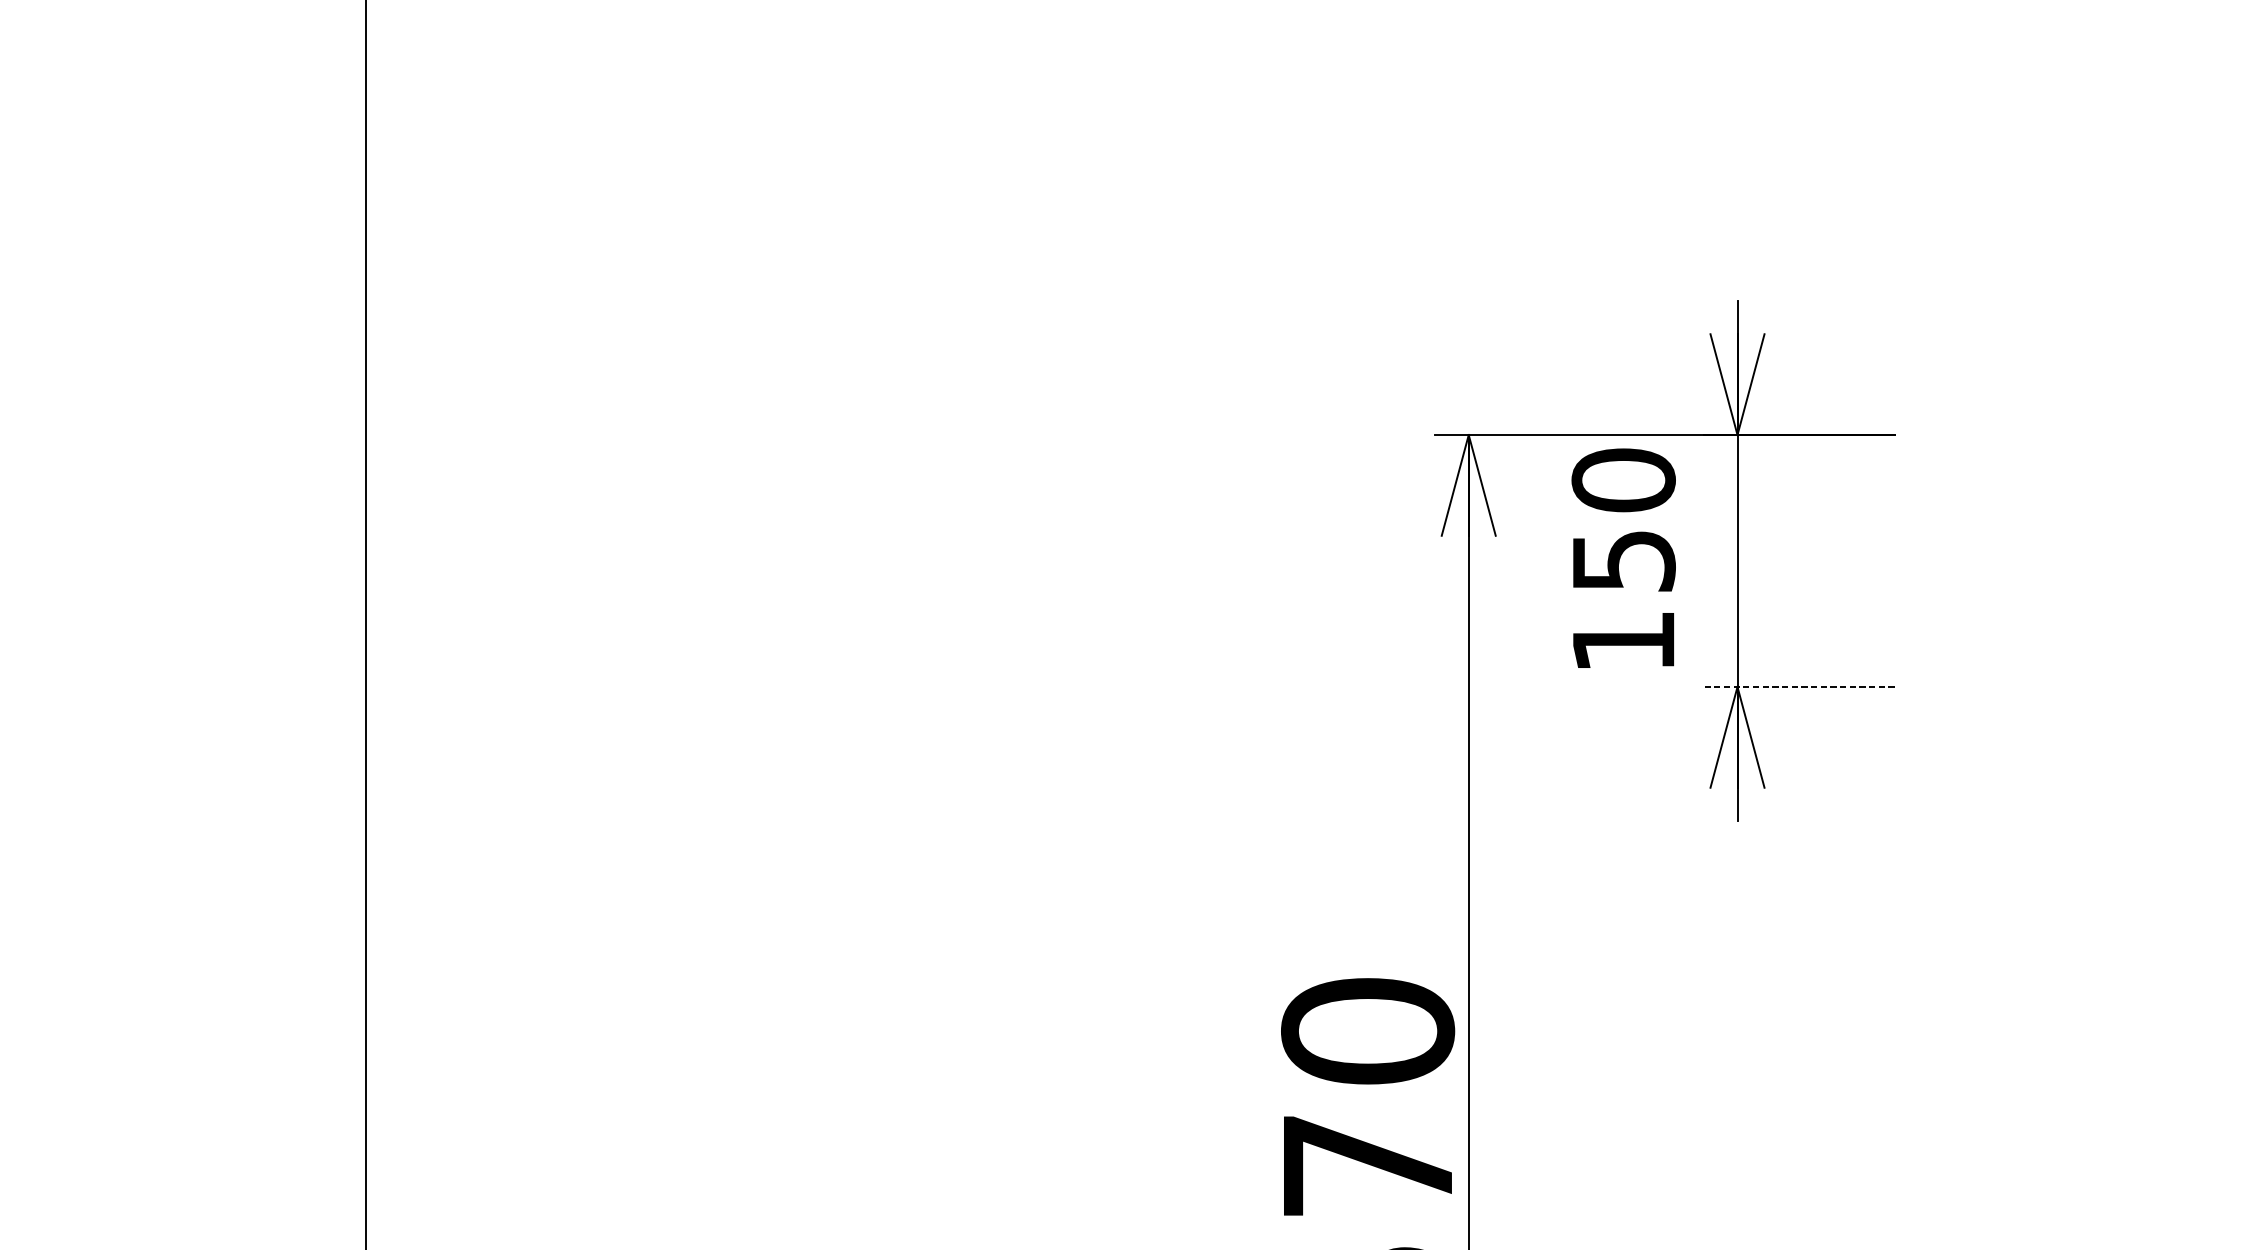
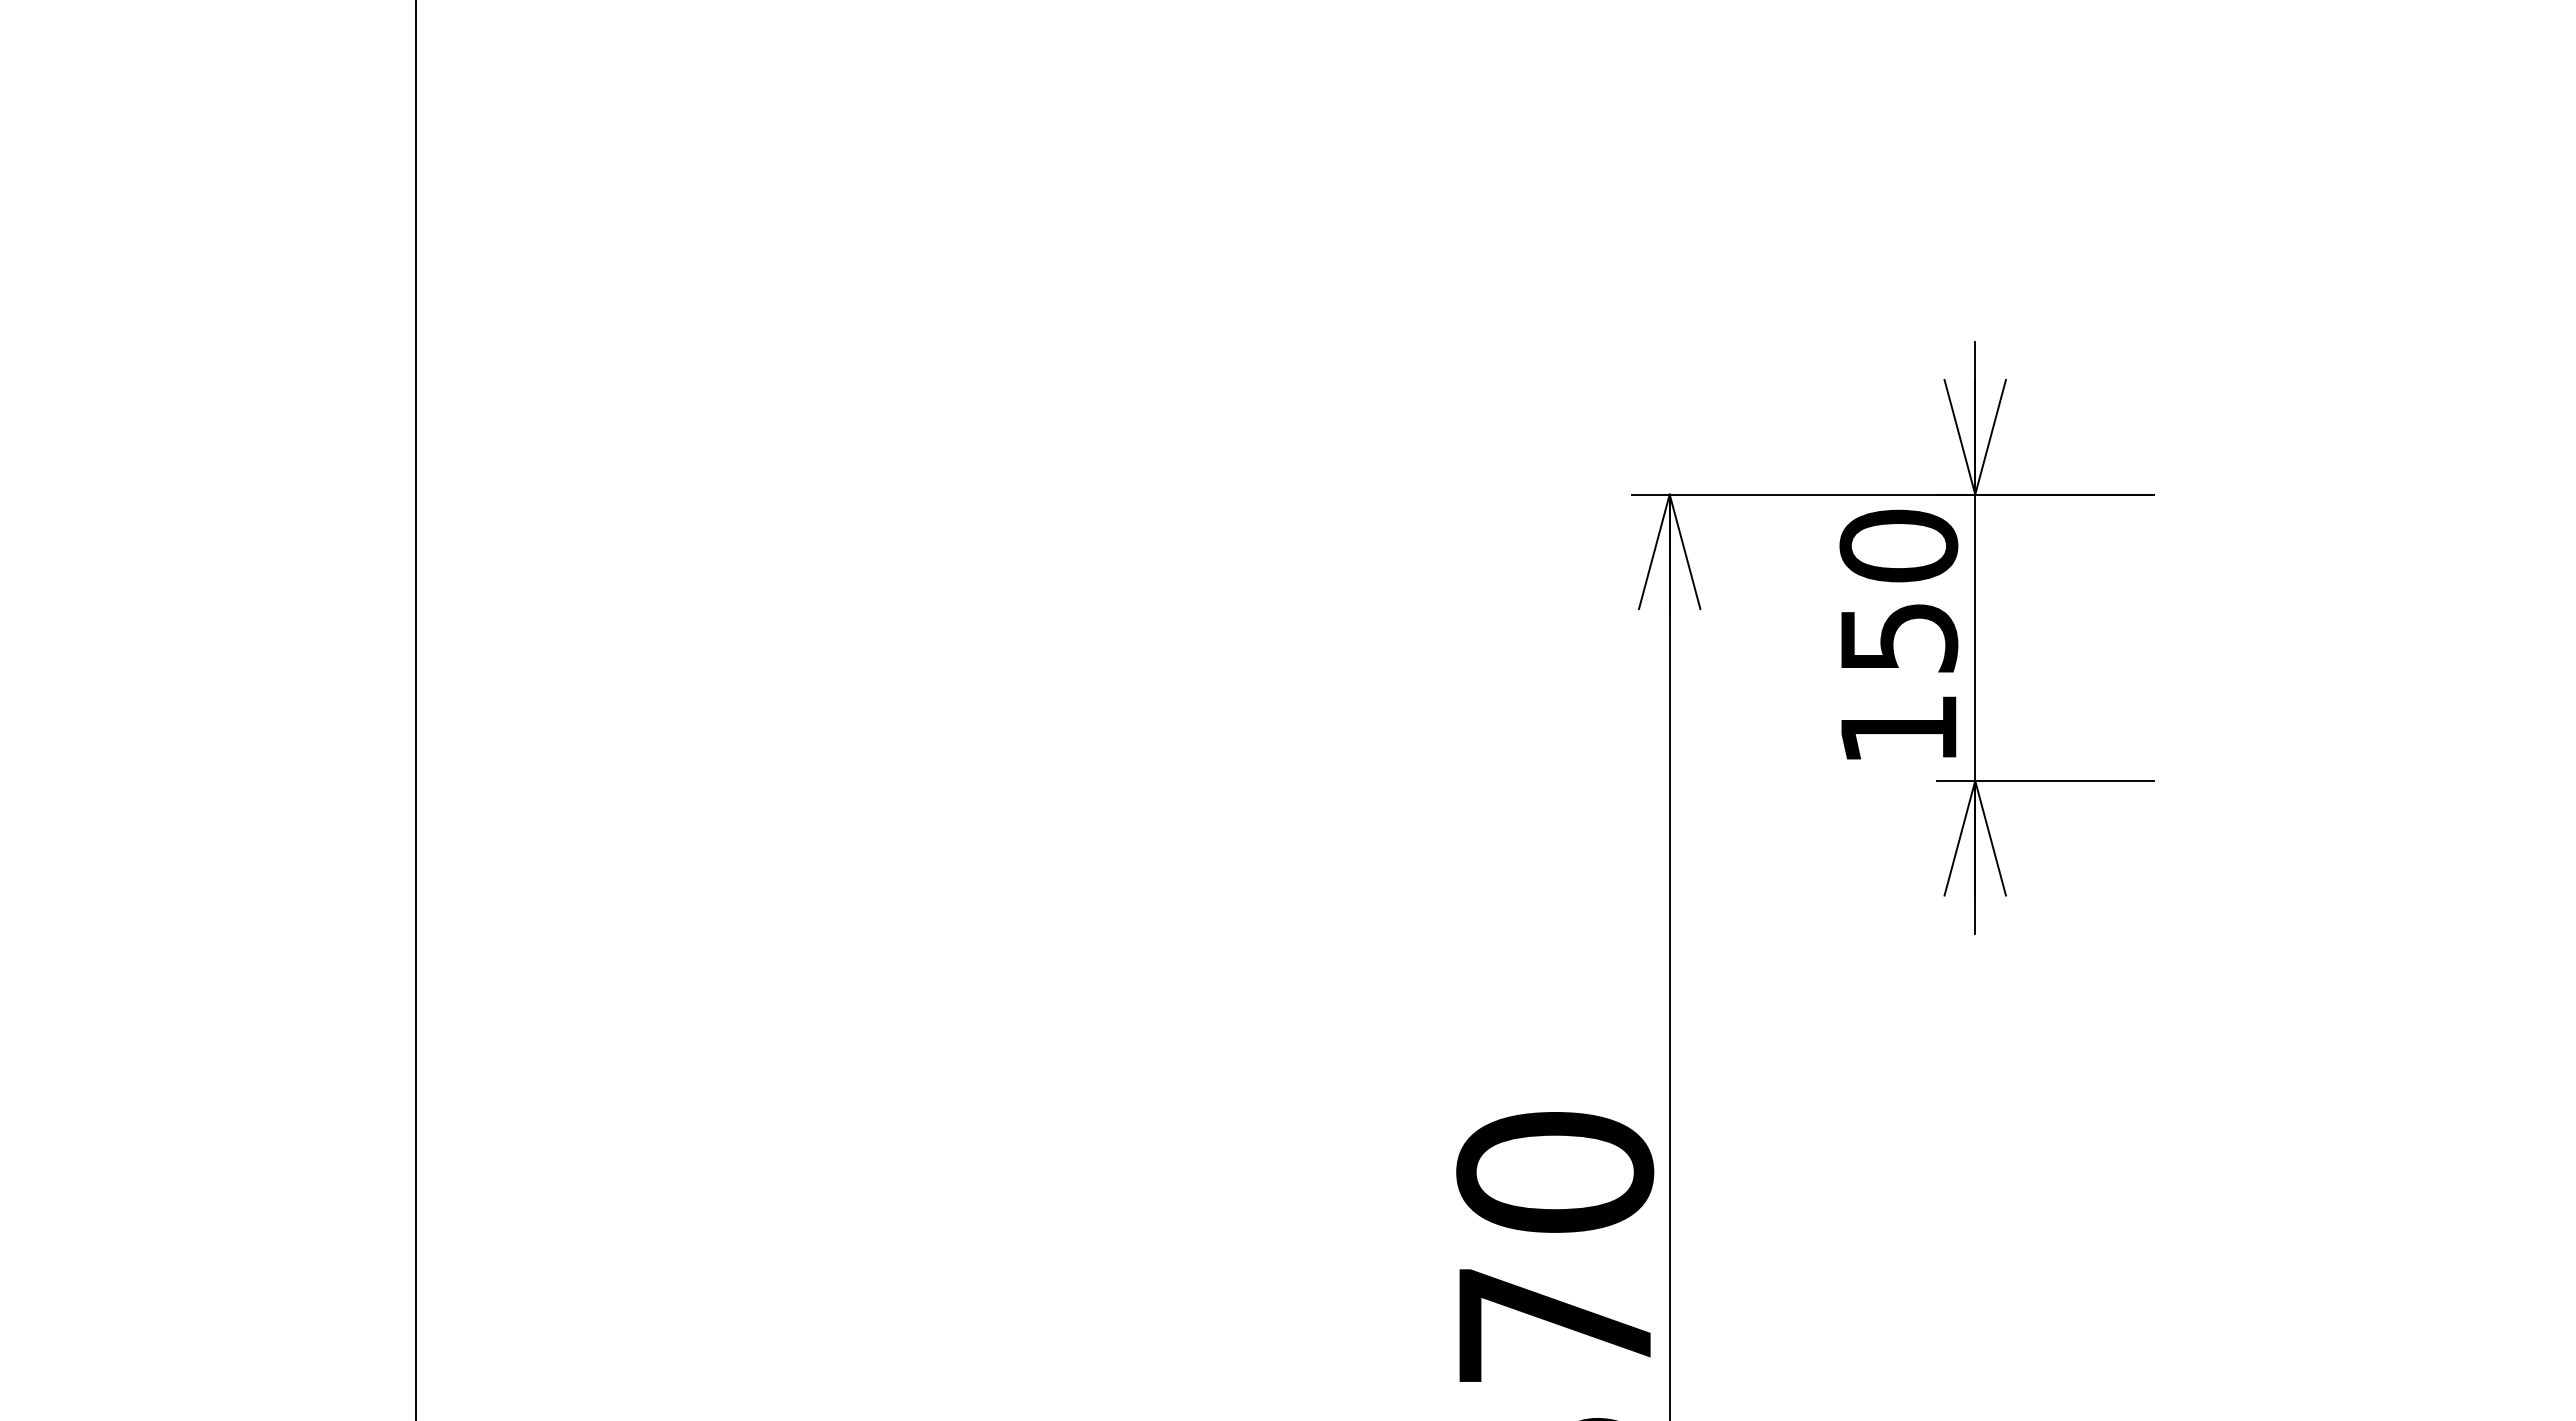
text: (1623, 558) -> (1898, 634), moved
line: (1798, 686) -> (2044, 780), dashed -> solid

